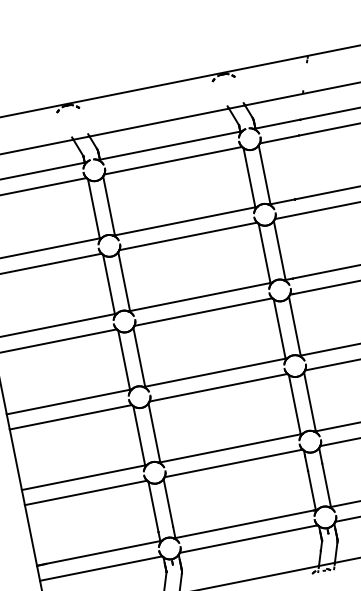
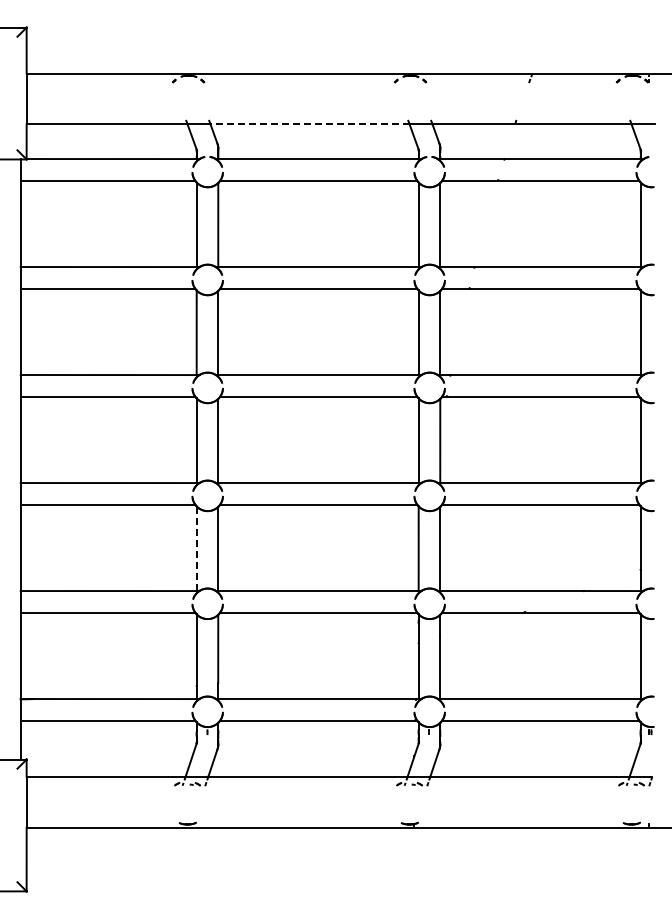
line: (159, 122) -> (310, 124), solid -> dashed
line: (139, 435) -> (196, 548), solid -> dashed

